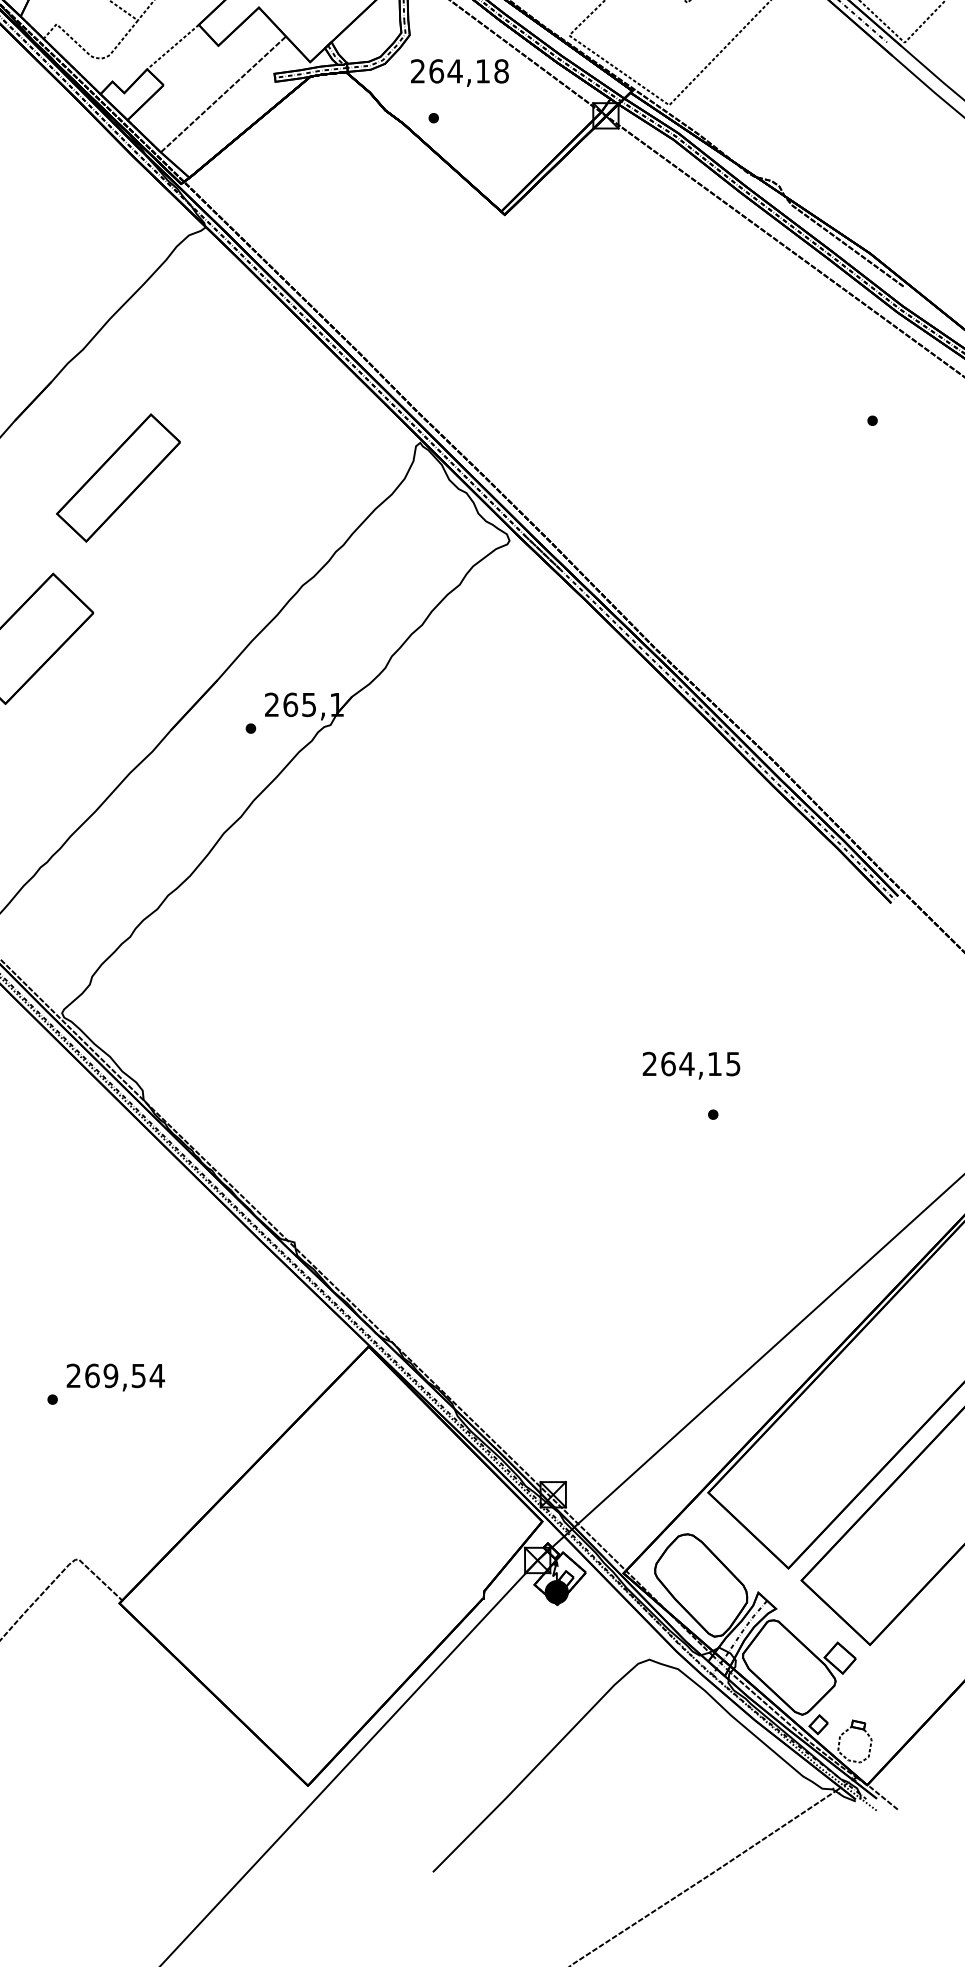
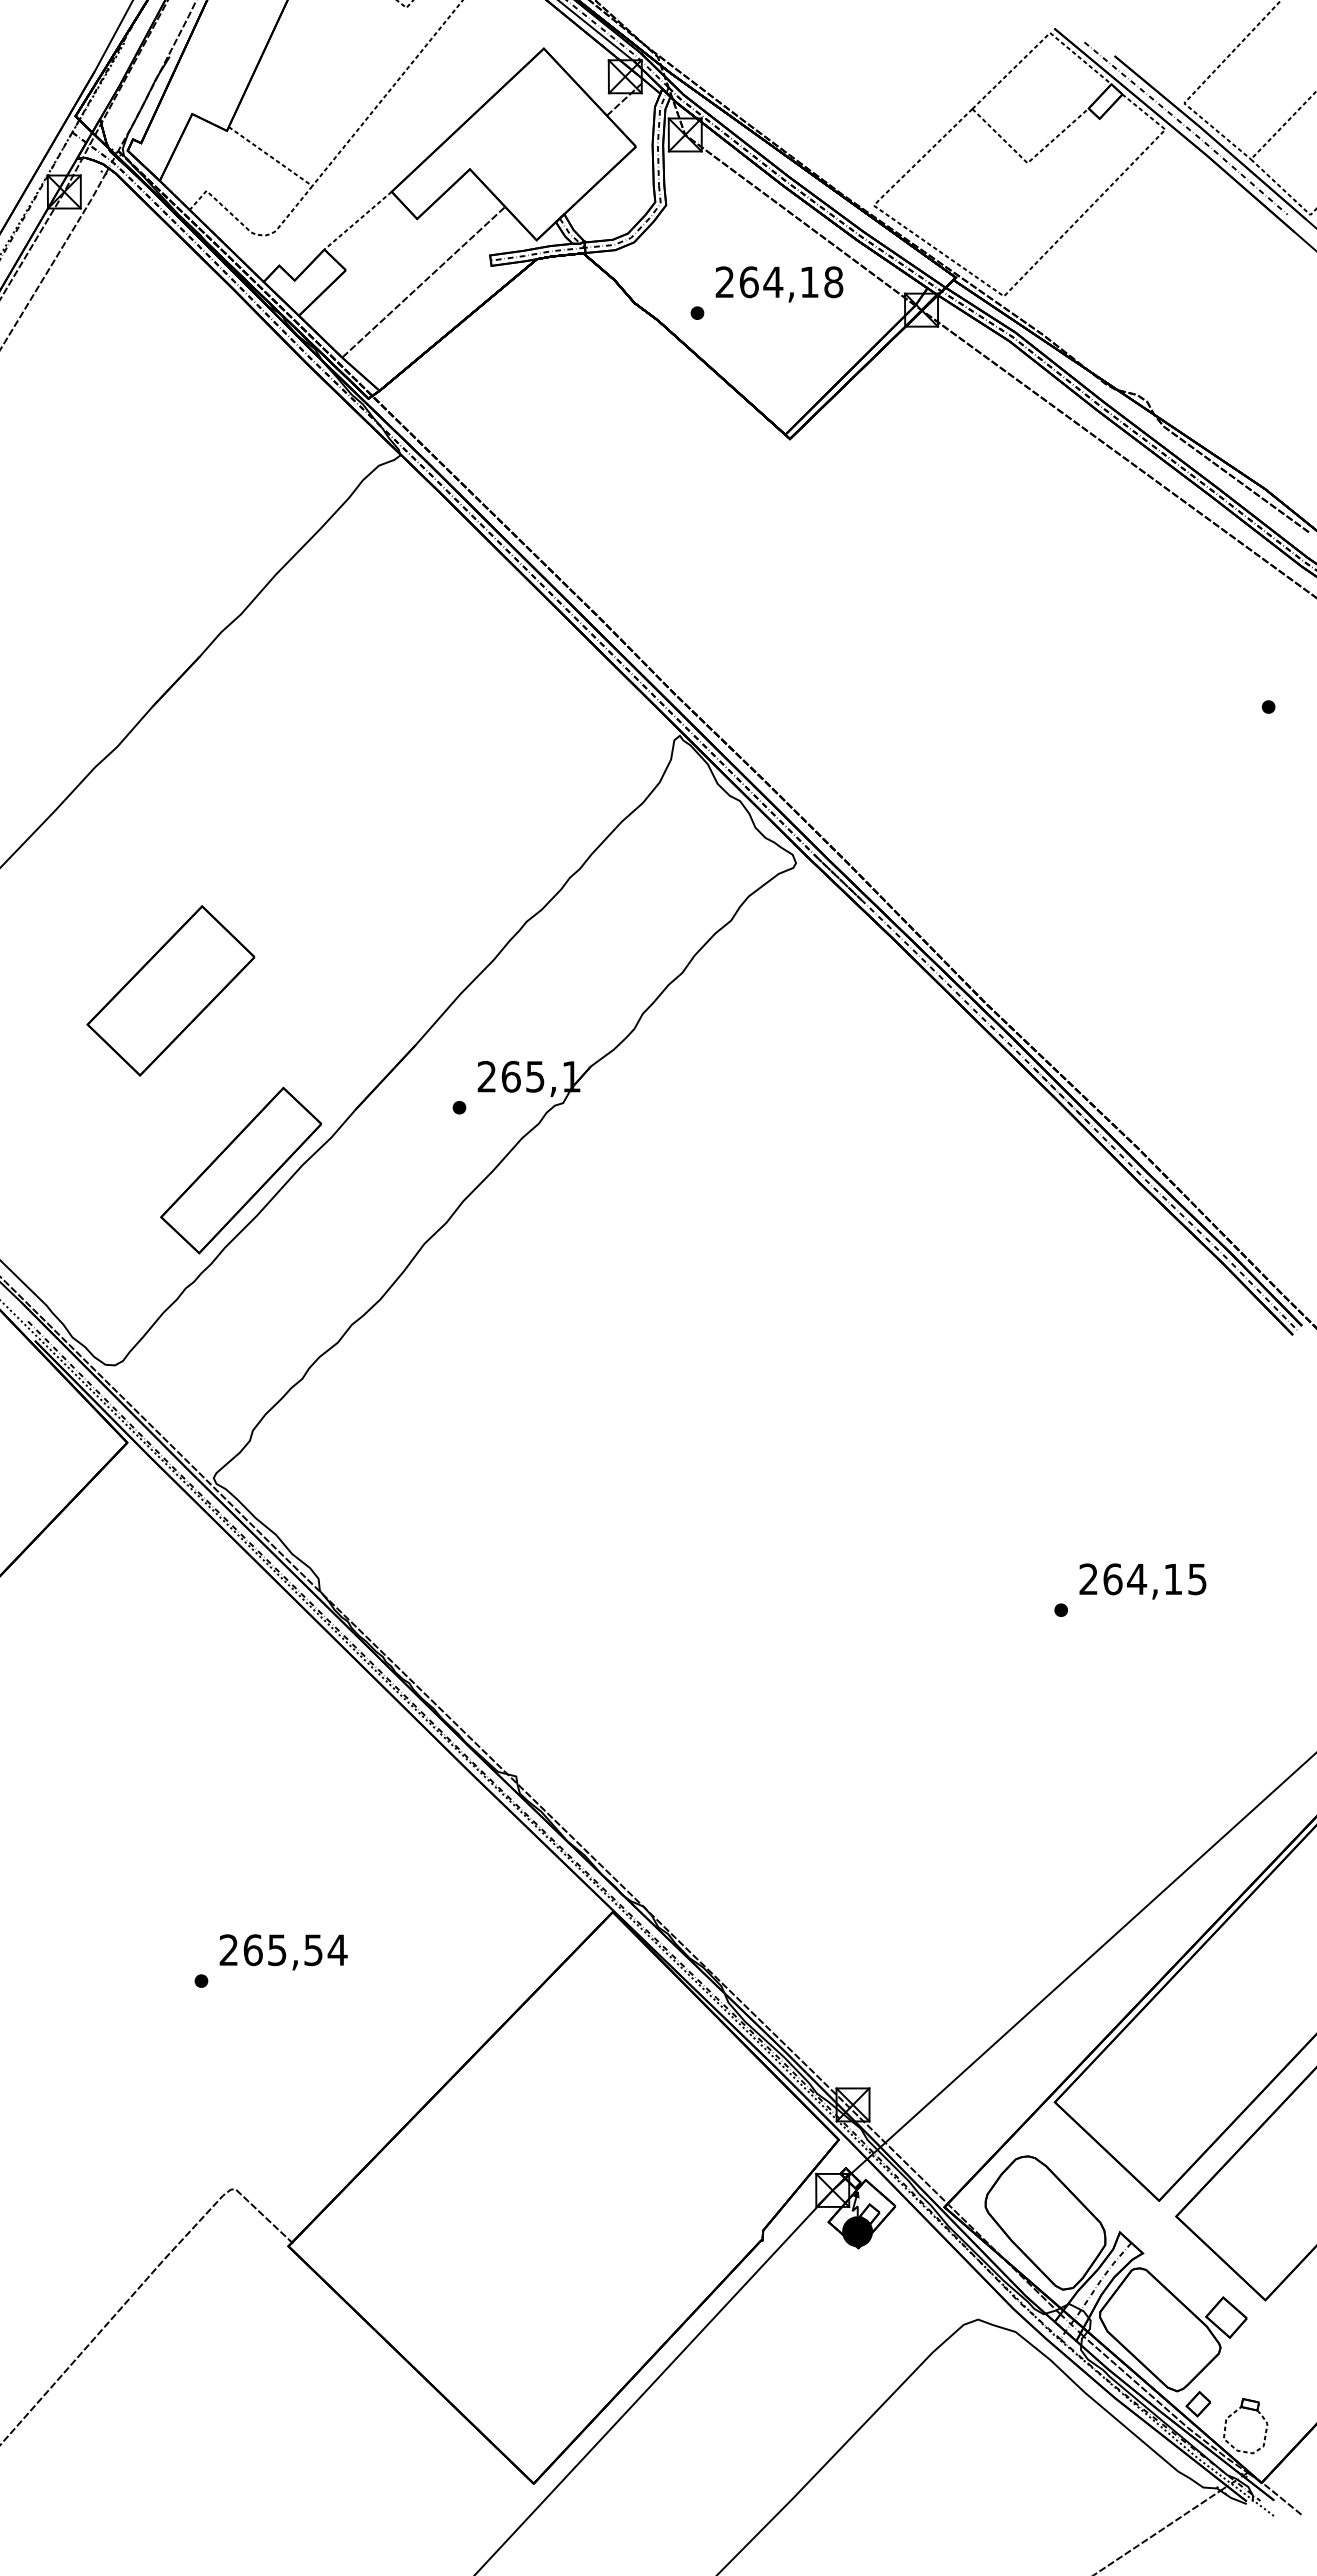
text: (459, 73) -> (779, 284), moved
part: (118, 477) -> (240, 1170), moved
text: (691, 1065) -> (1142, 1581), moved
text: (110, 1375) -> (276, 1949), 269,54 -> 265,54

